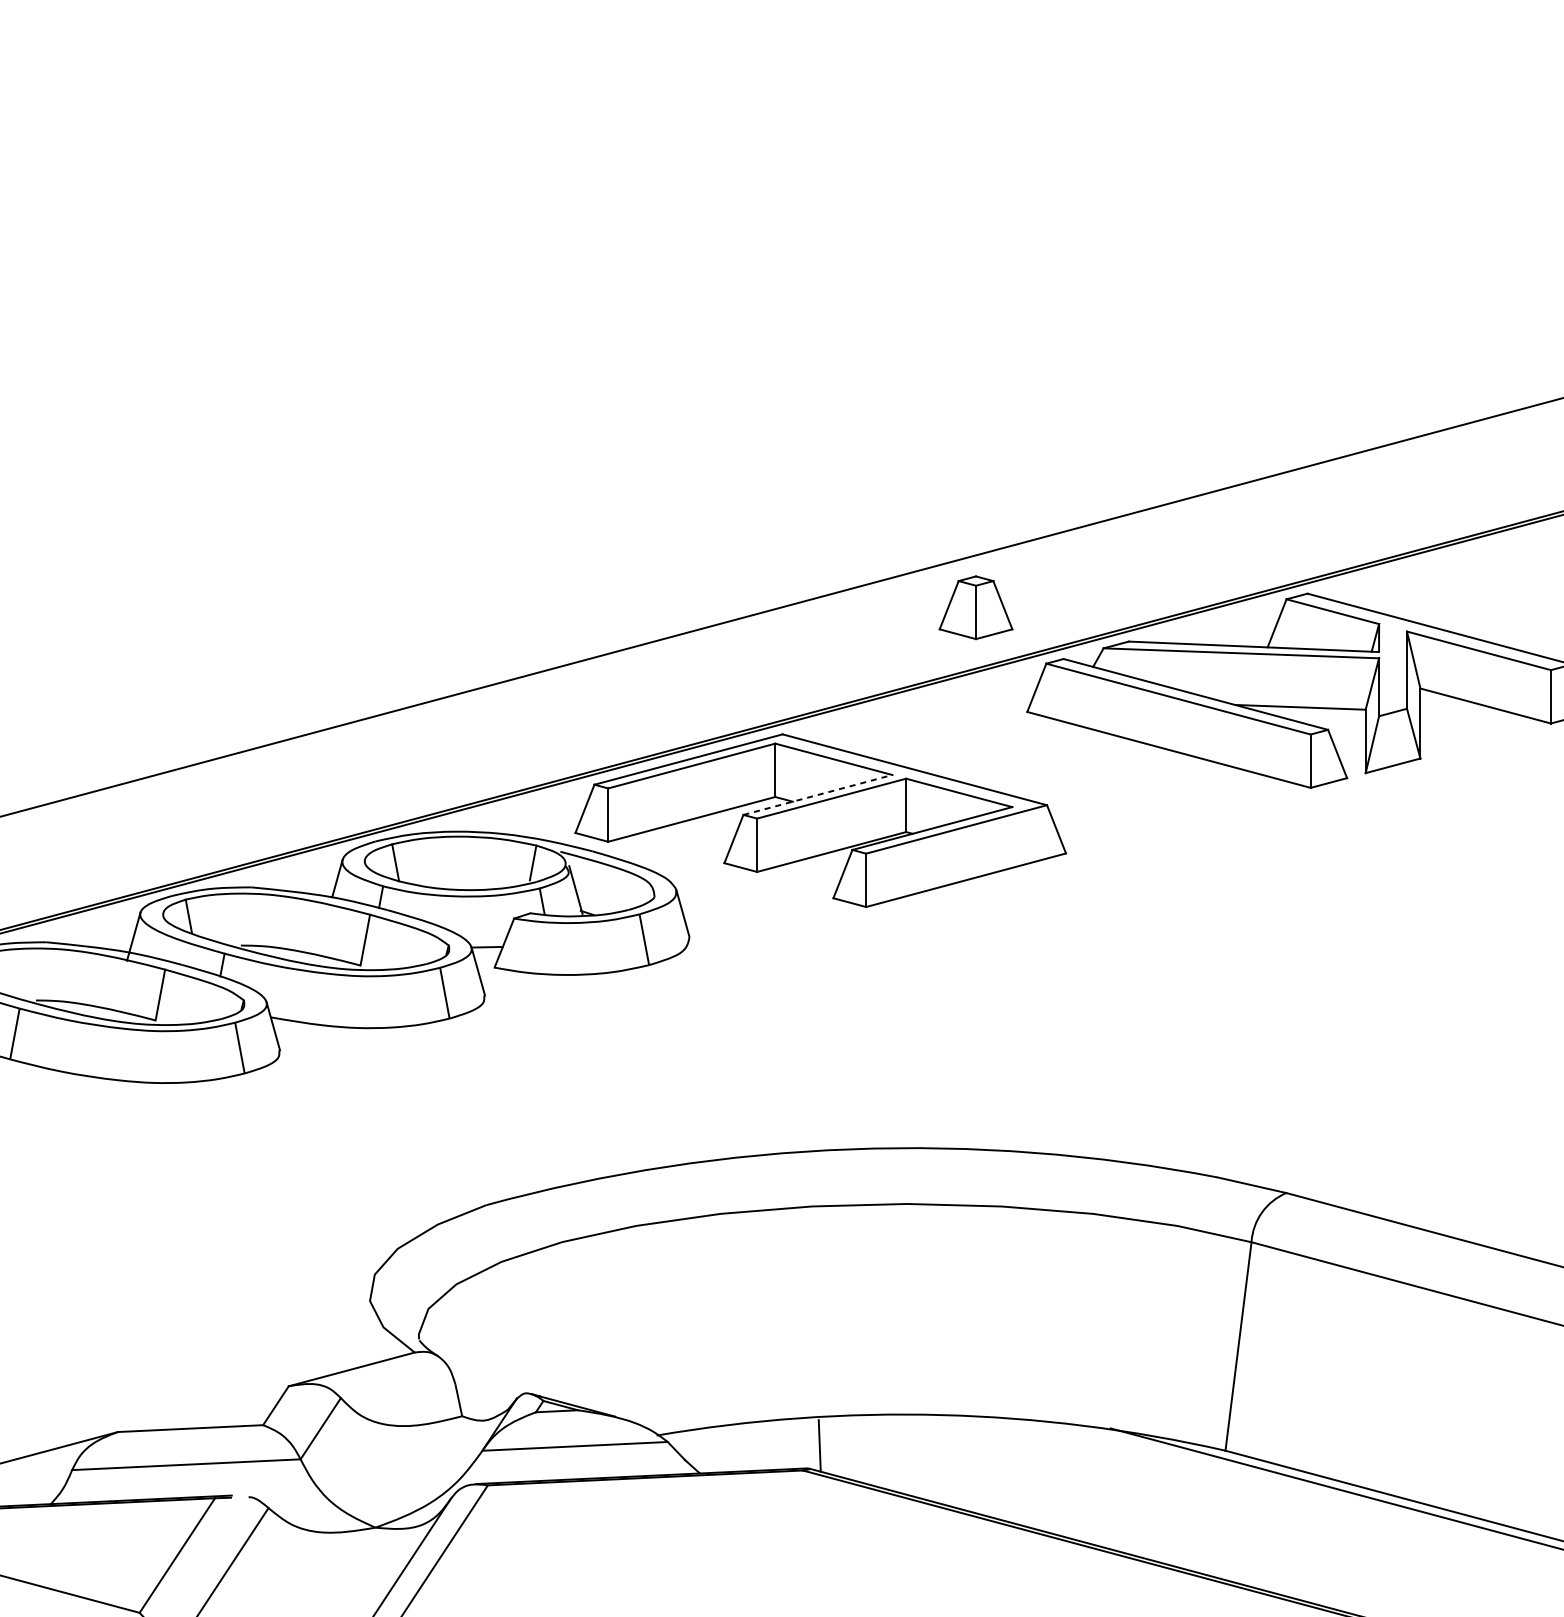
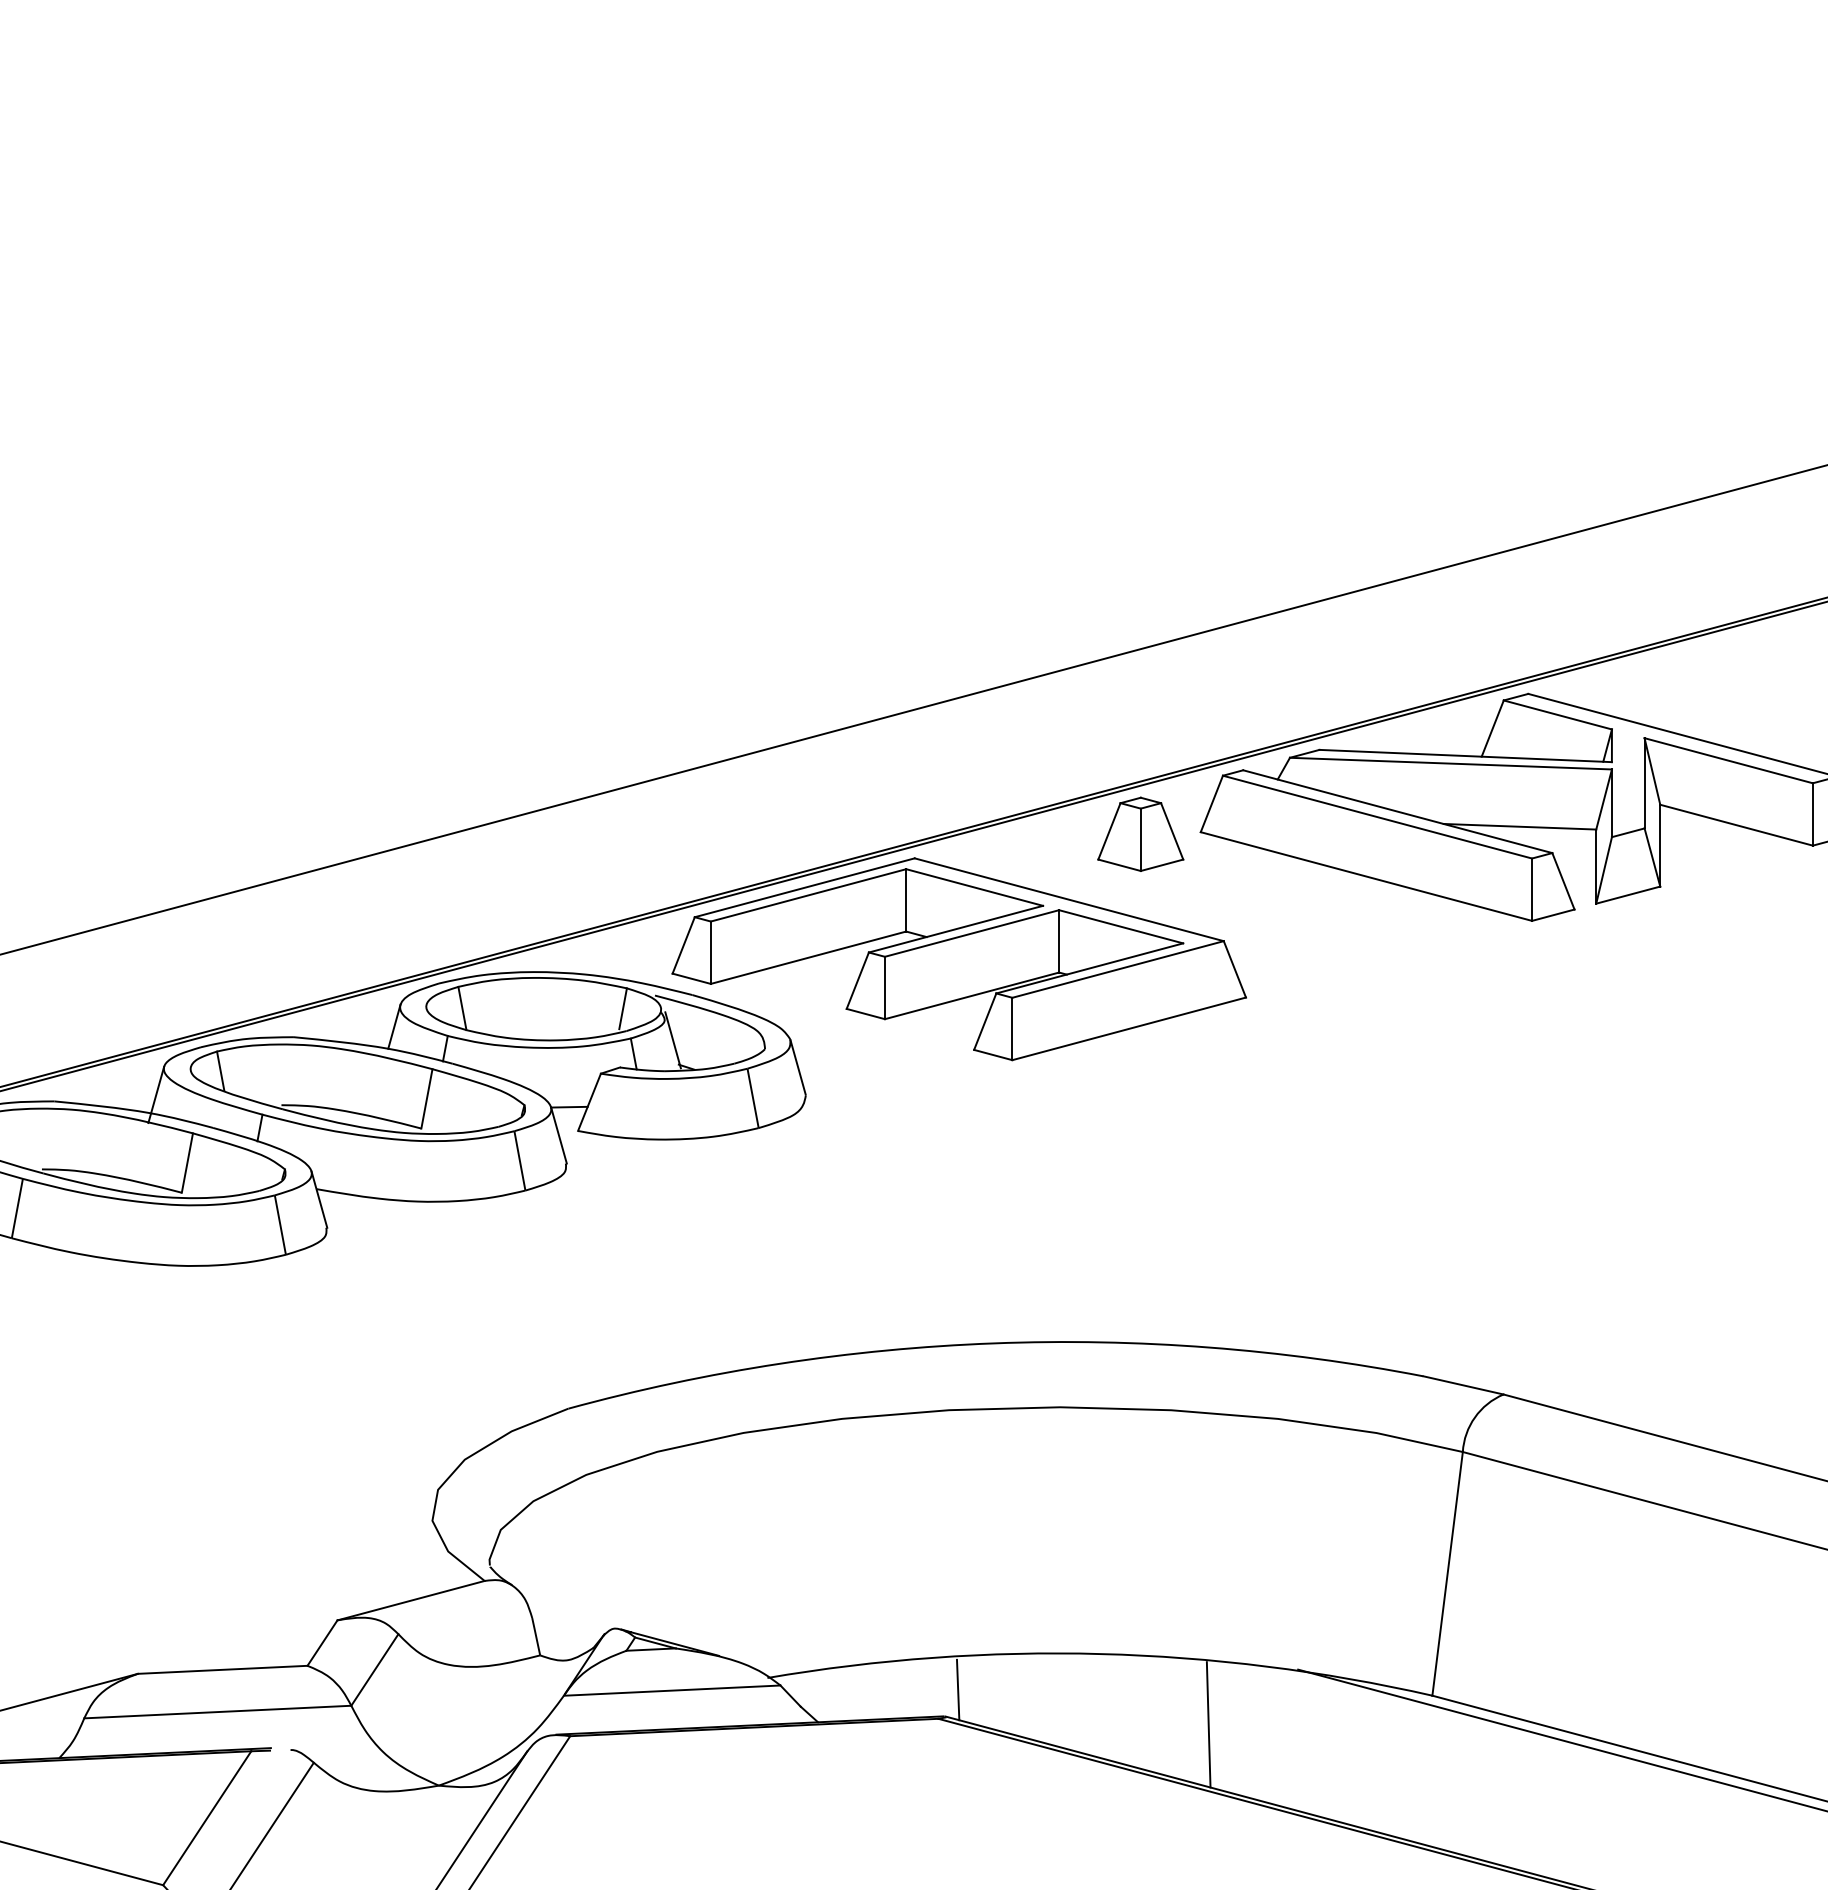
part: (975, 607) -> (1140, 833), moved
line: (818, 795) -> (956, 929), dashed -> solid
line: (1033, 1475) -> (1208, 1724), added

